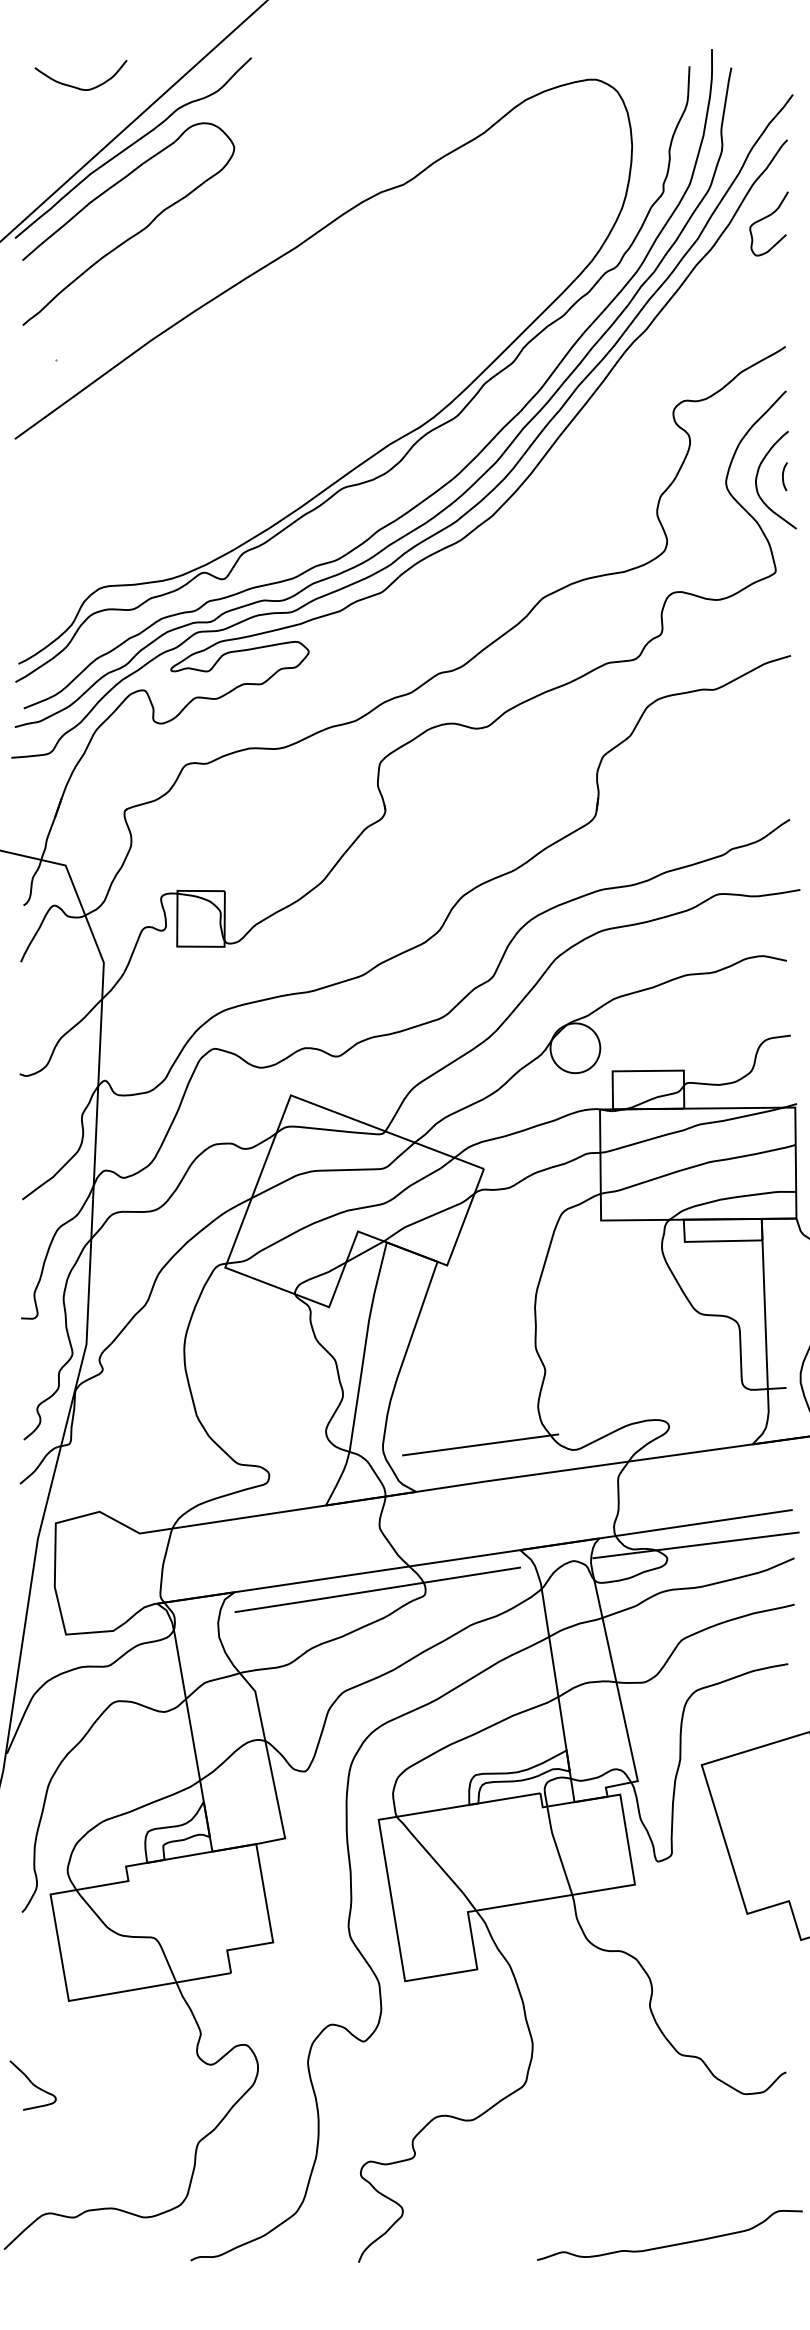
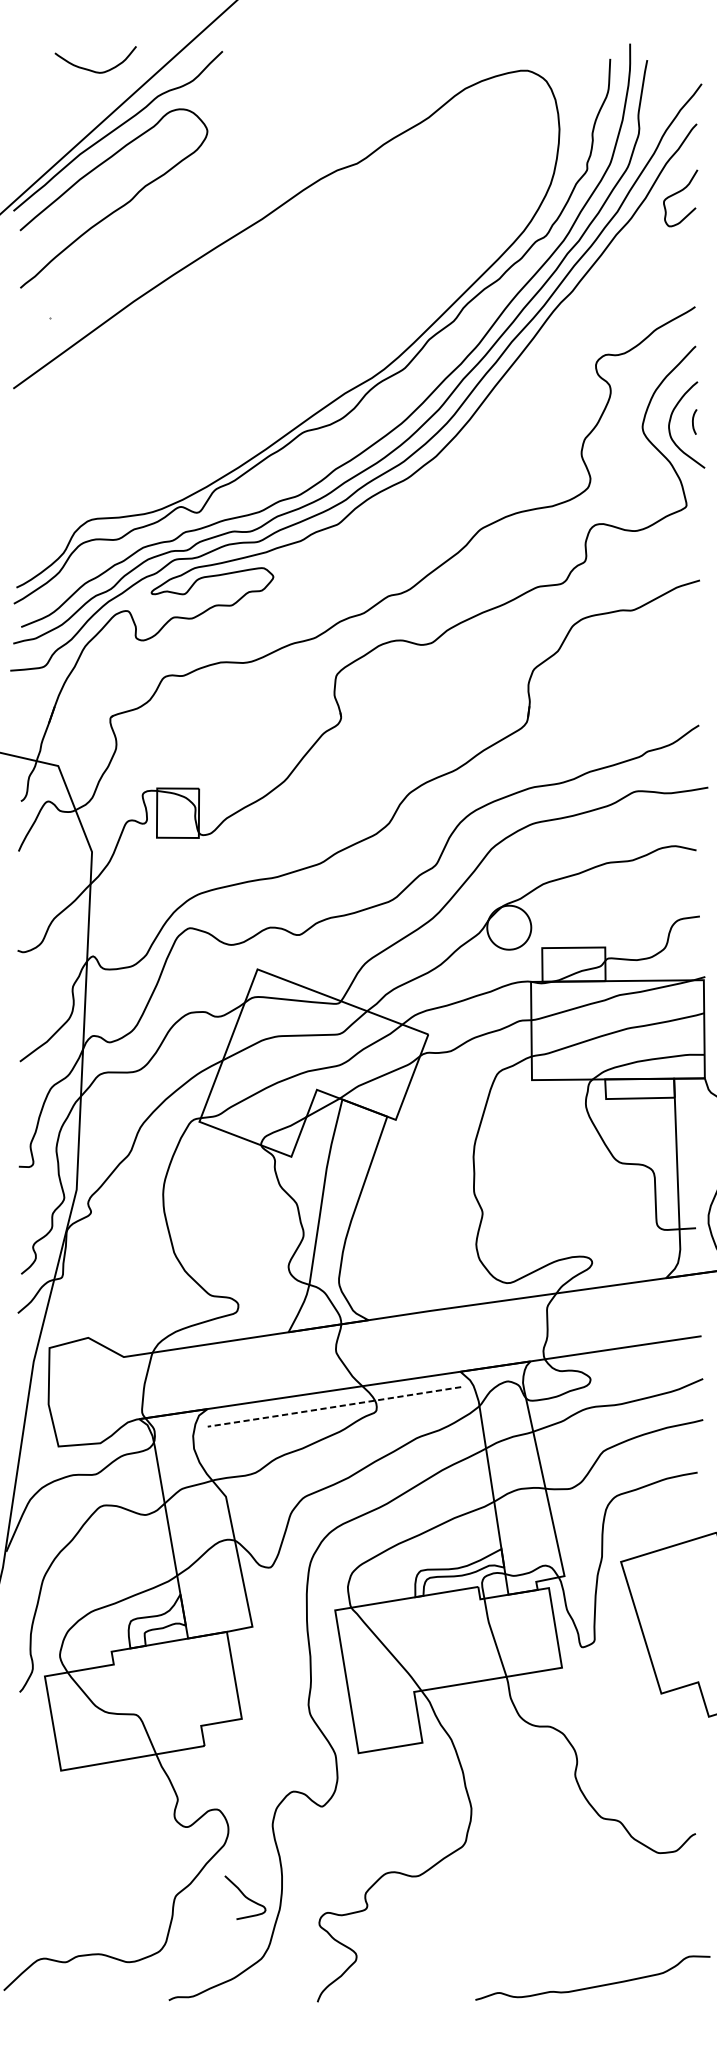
curve: (75, 86) -> (90, 69), moved
line: (480, 1444) -> (425, 1278), removed
line: (695, 1545) -> (615, 1367), removed
line: (377, 1590) -> (334, 1407), solid -> dashed
curve: (32, 2085) -> (244, 1897), moved

